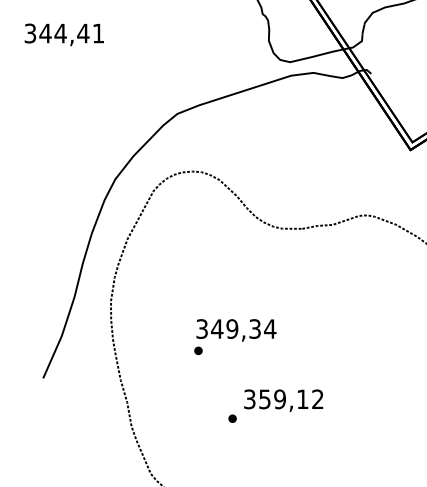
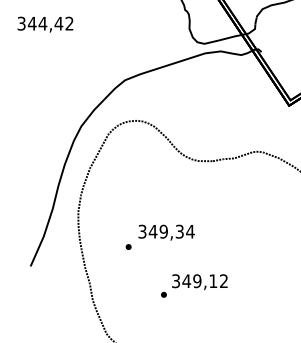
text: (97, 33) -> (68, 23), 344,41 -> 344,42
part: (198, 350) -> (128, 246), moved
text: (264, 399) -> (186, 281), 359,12 -> 349,12

